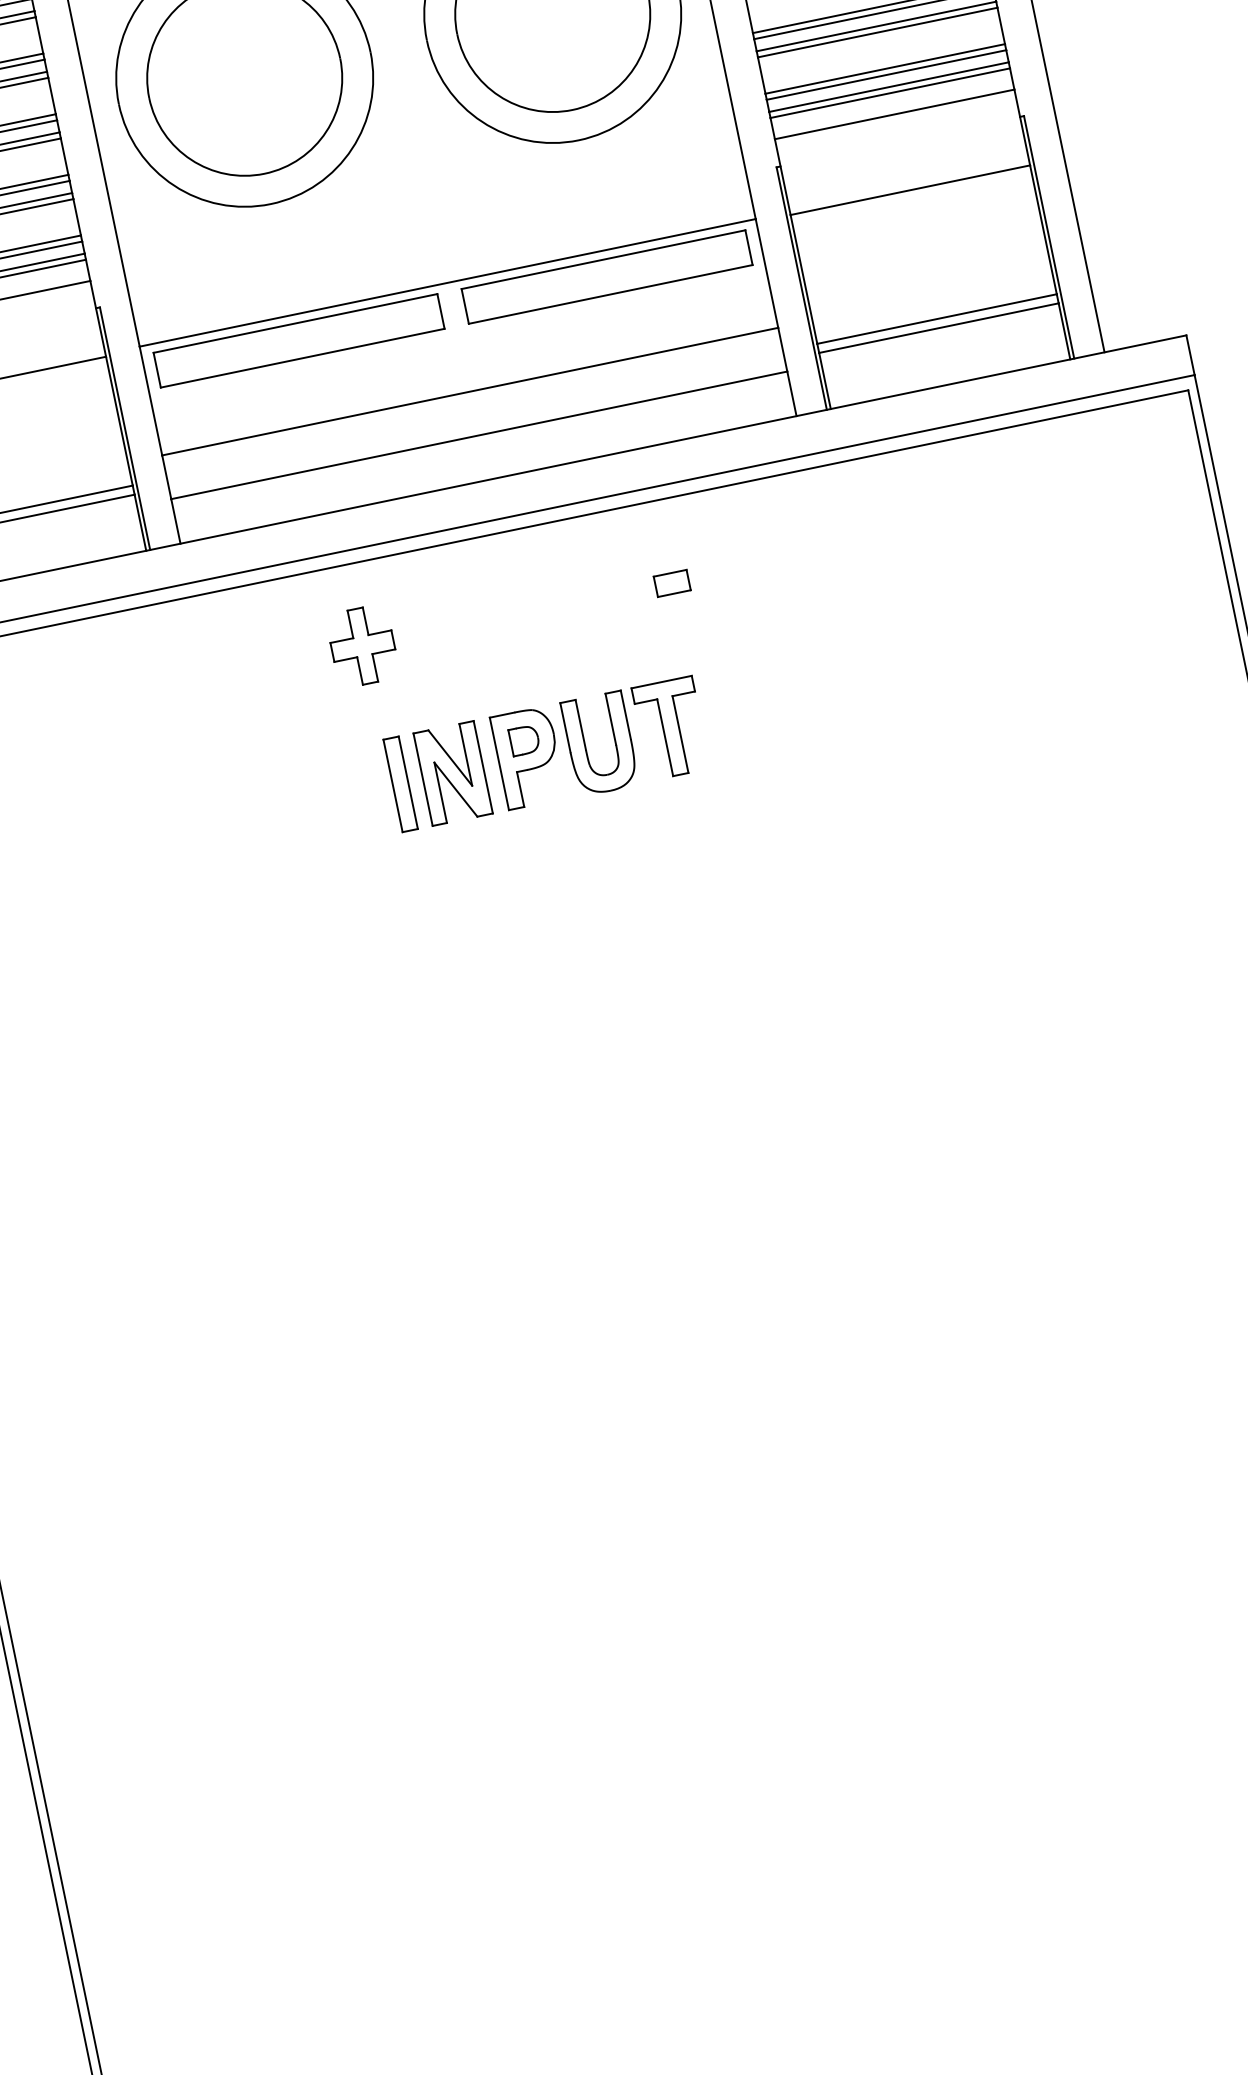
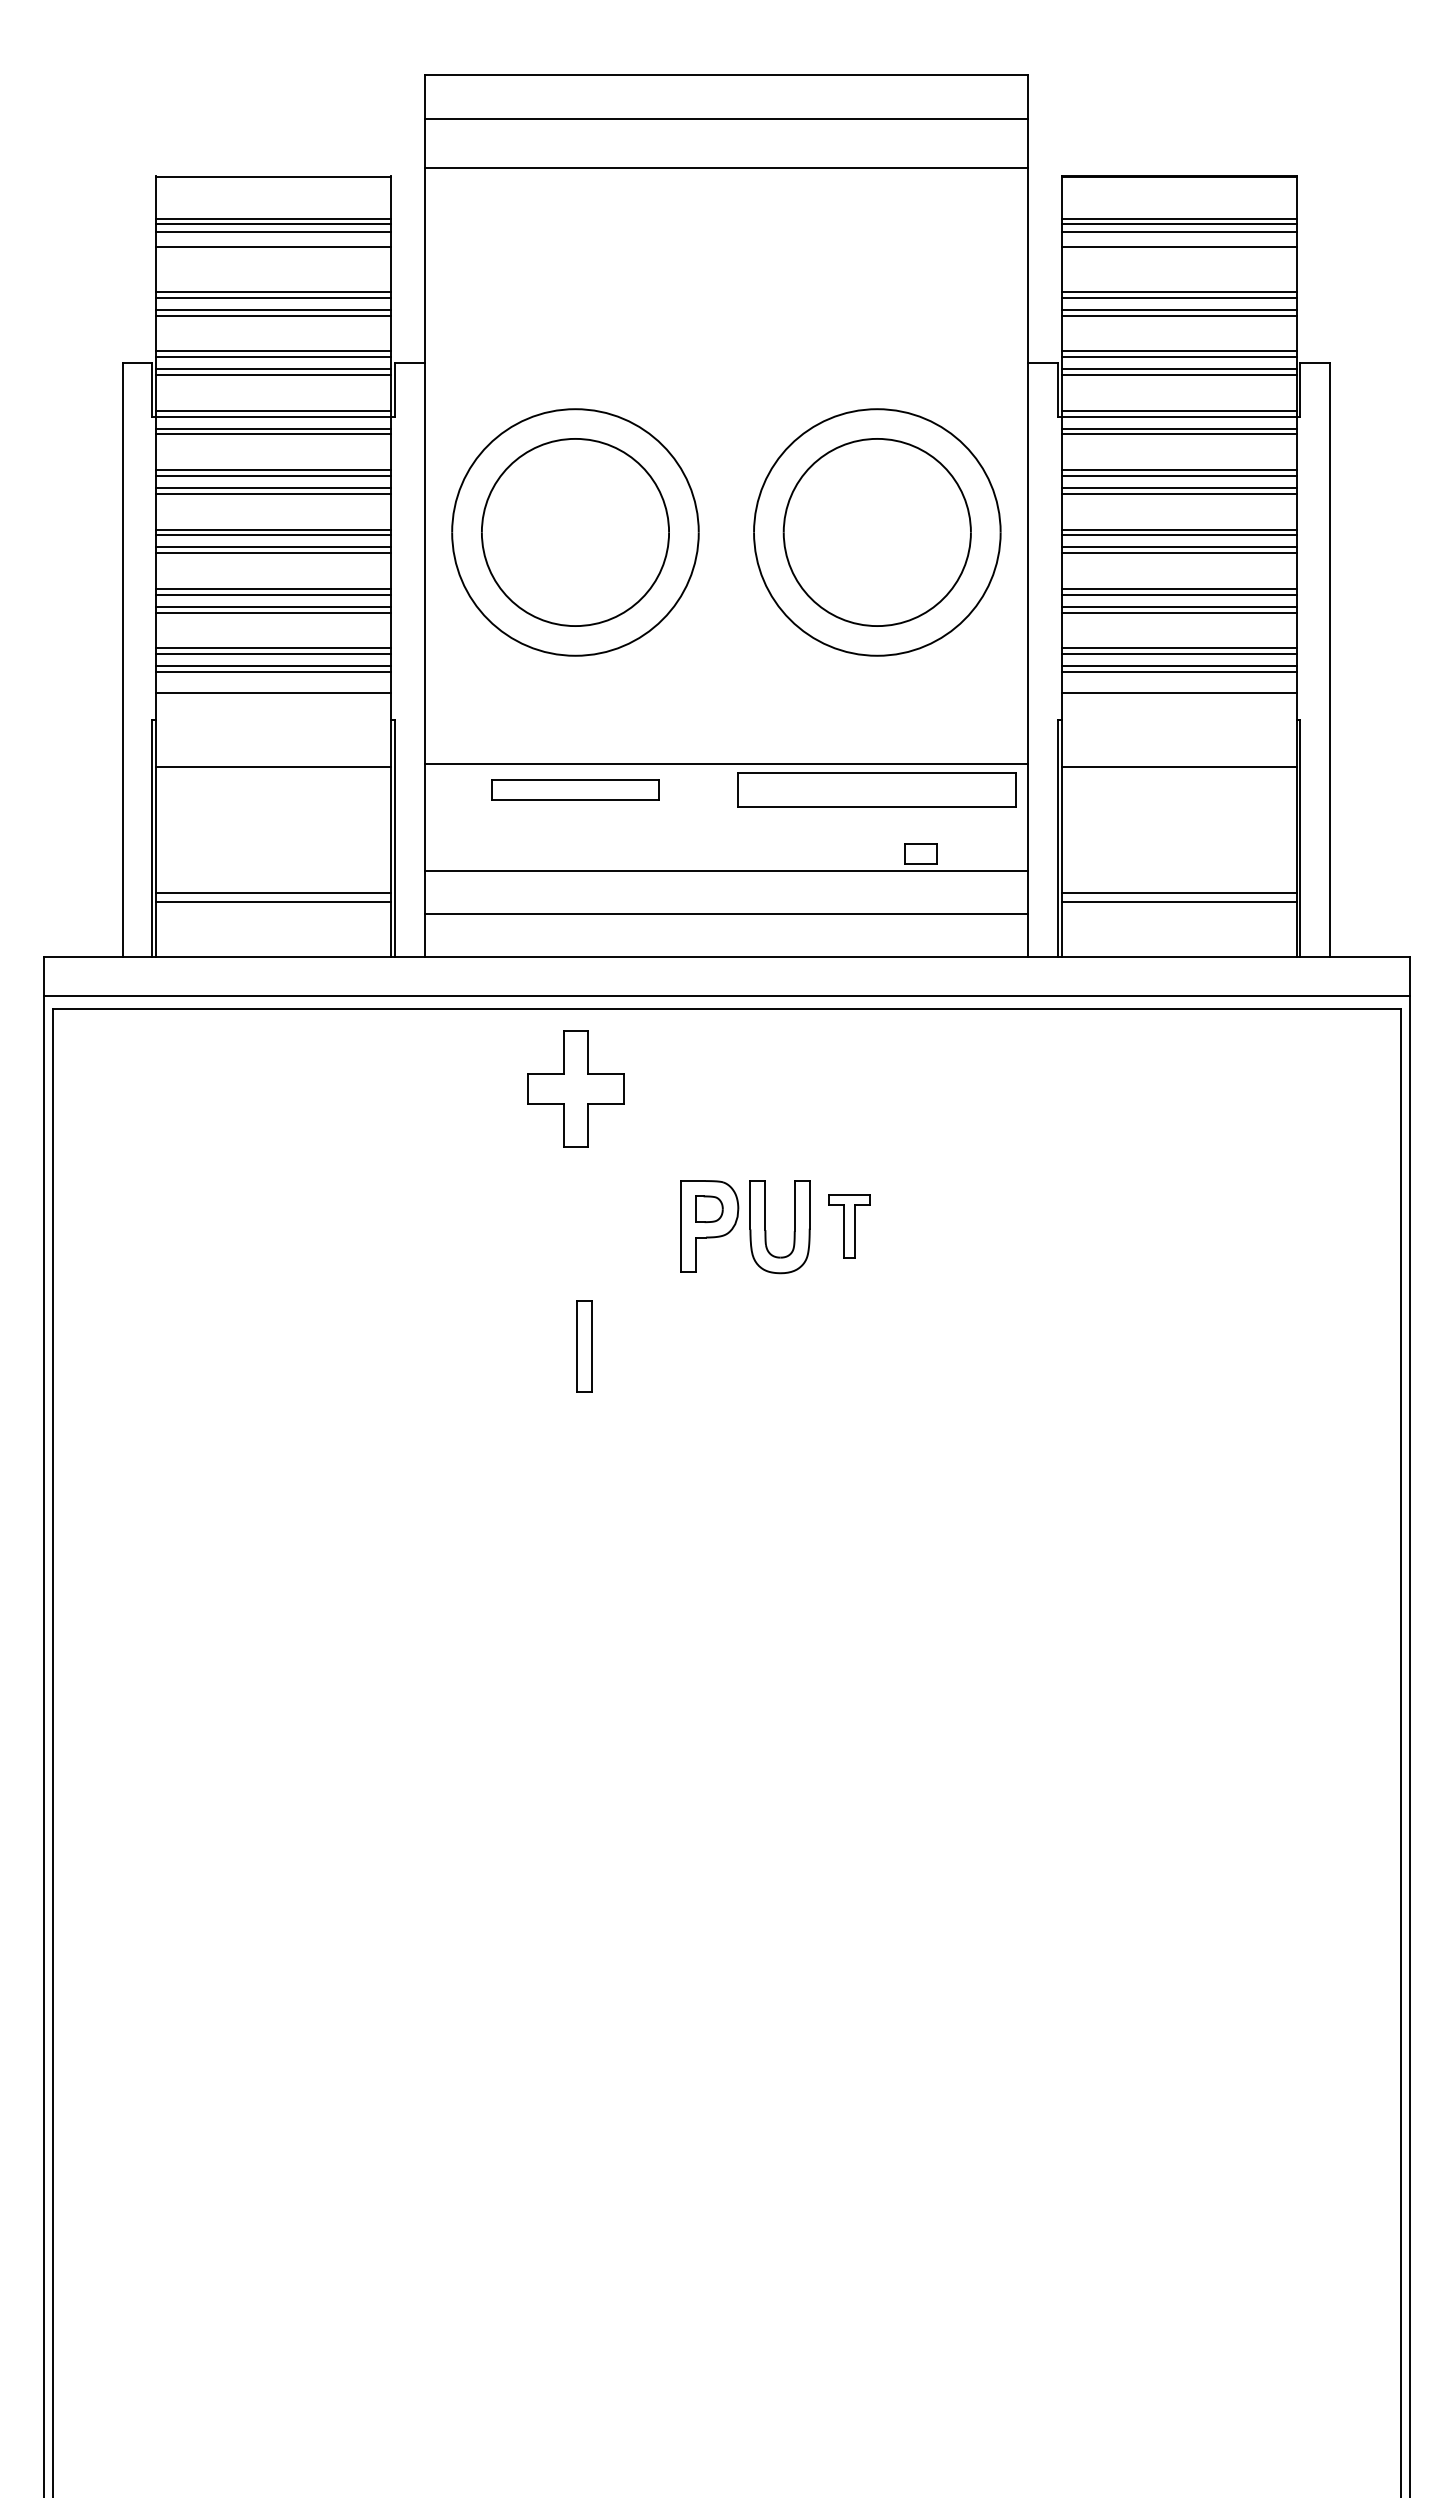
part: (299, 340) -> (575, 789), size x0.6
part: (671, 582) -> (920, 853), moved
part: (362, 645) -> (575, 1088), size x1.6
part: (670, 728) -> (849, 1226), size x0.7
part: (453, 773) -> (636, 1226), removed
part: (400, 784) -> (584, 1346), moved

